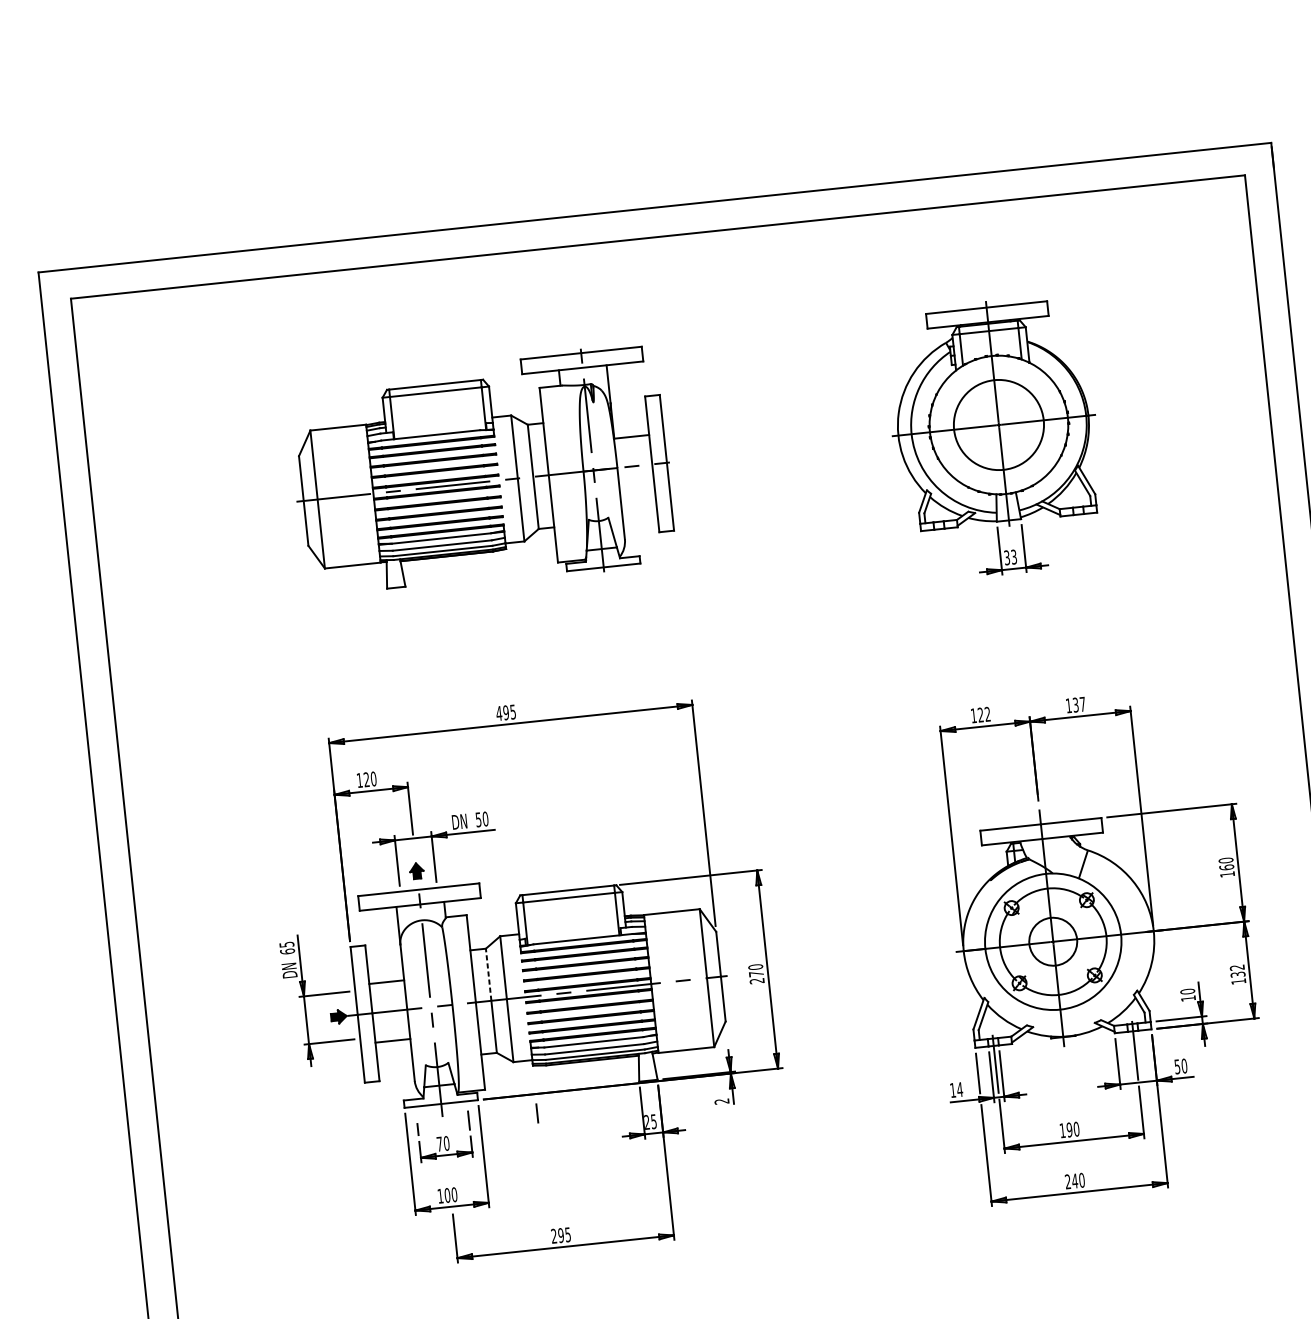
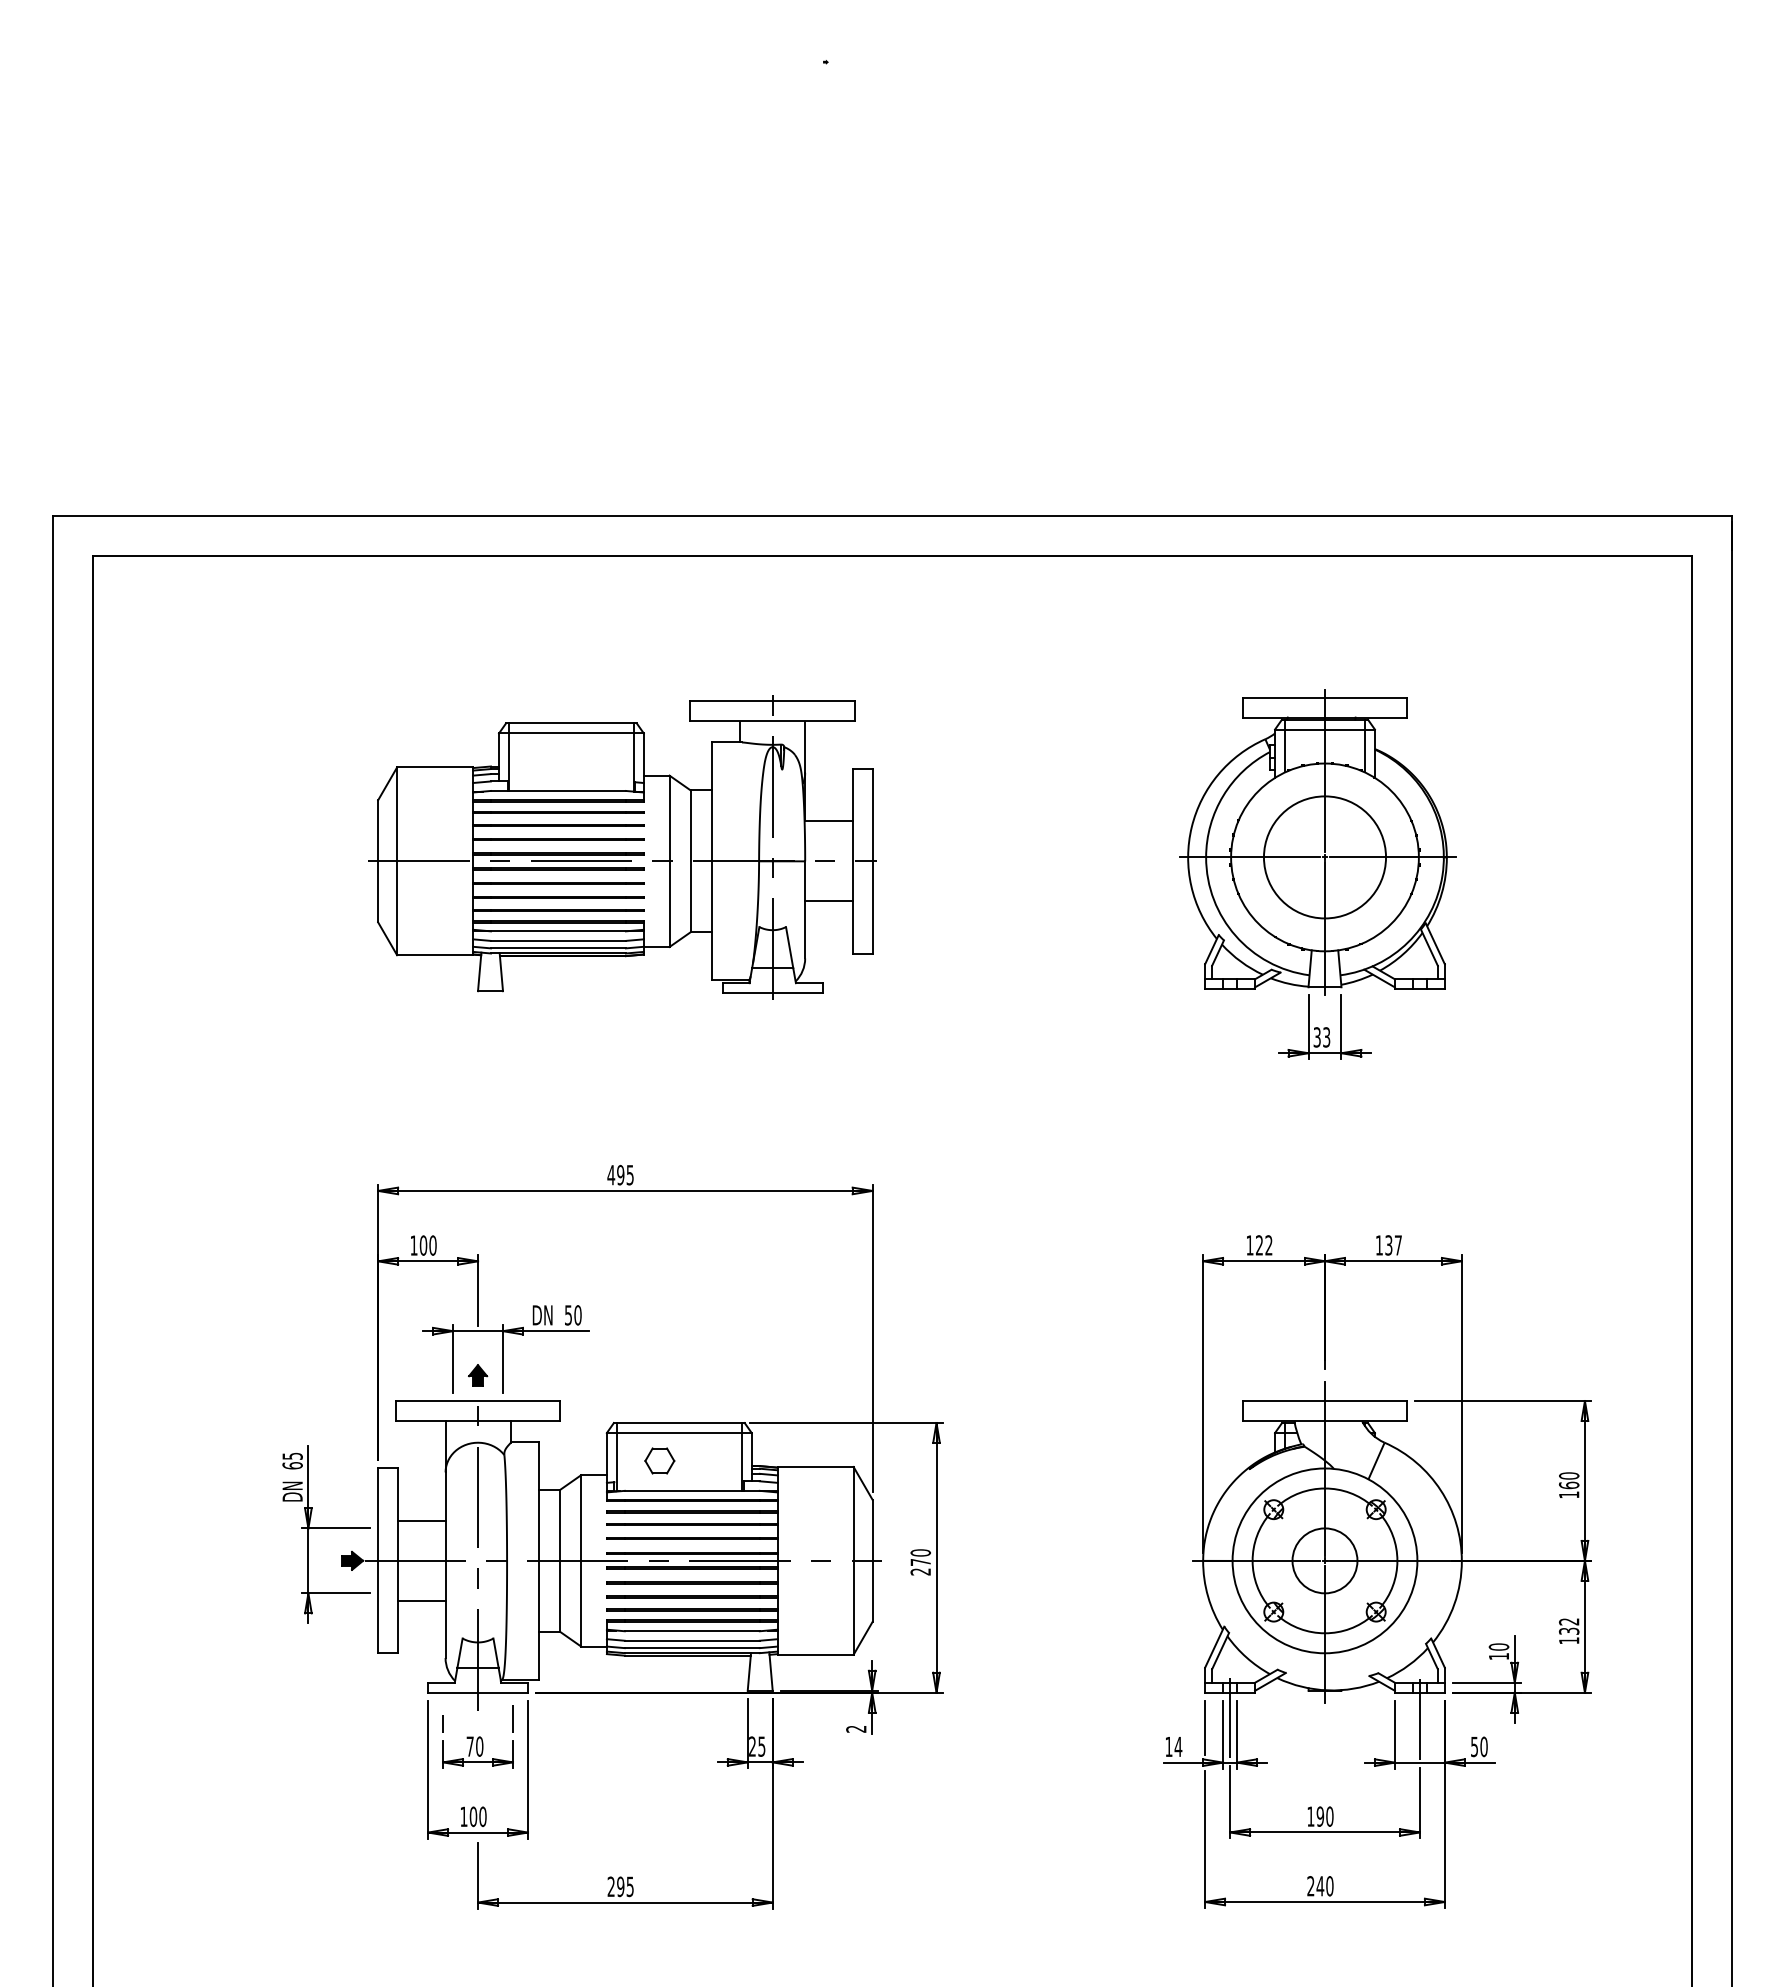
line: (637, 495) -> (828, 901), added
text: (366, 779) -> (423, 1245), 120 -> 100
part: (556, 919) -> (659, 1460), added
line: (488, 974) -> (560, 1524), dashed -> solid
line: (536, 1113) -> (605, 1718), removed

